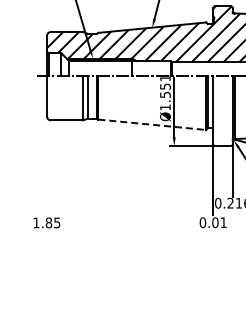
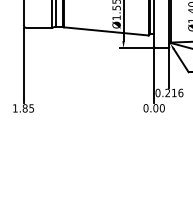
line: (152, 124) -> (106, 31), dashed -> solid
line: (47, 167) -> (24, 64), added
text: (223, 222) -> (162, 108), 0.01 -> 0.00

